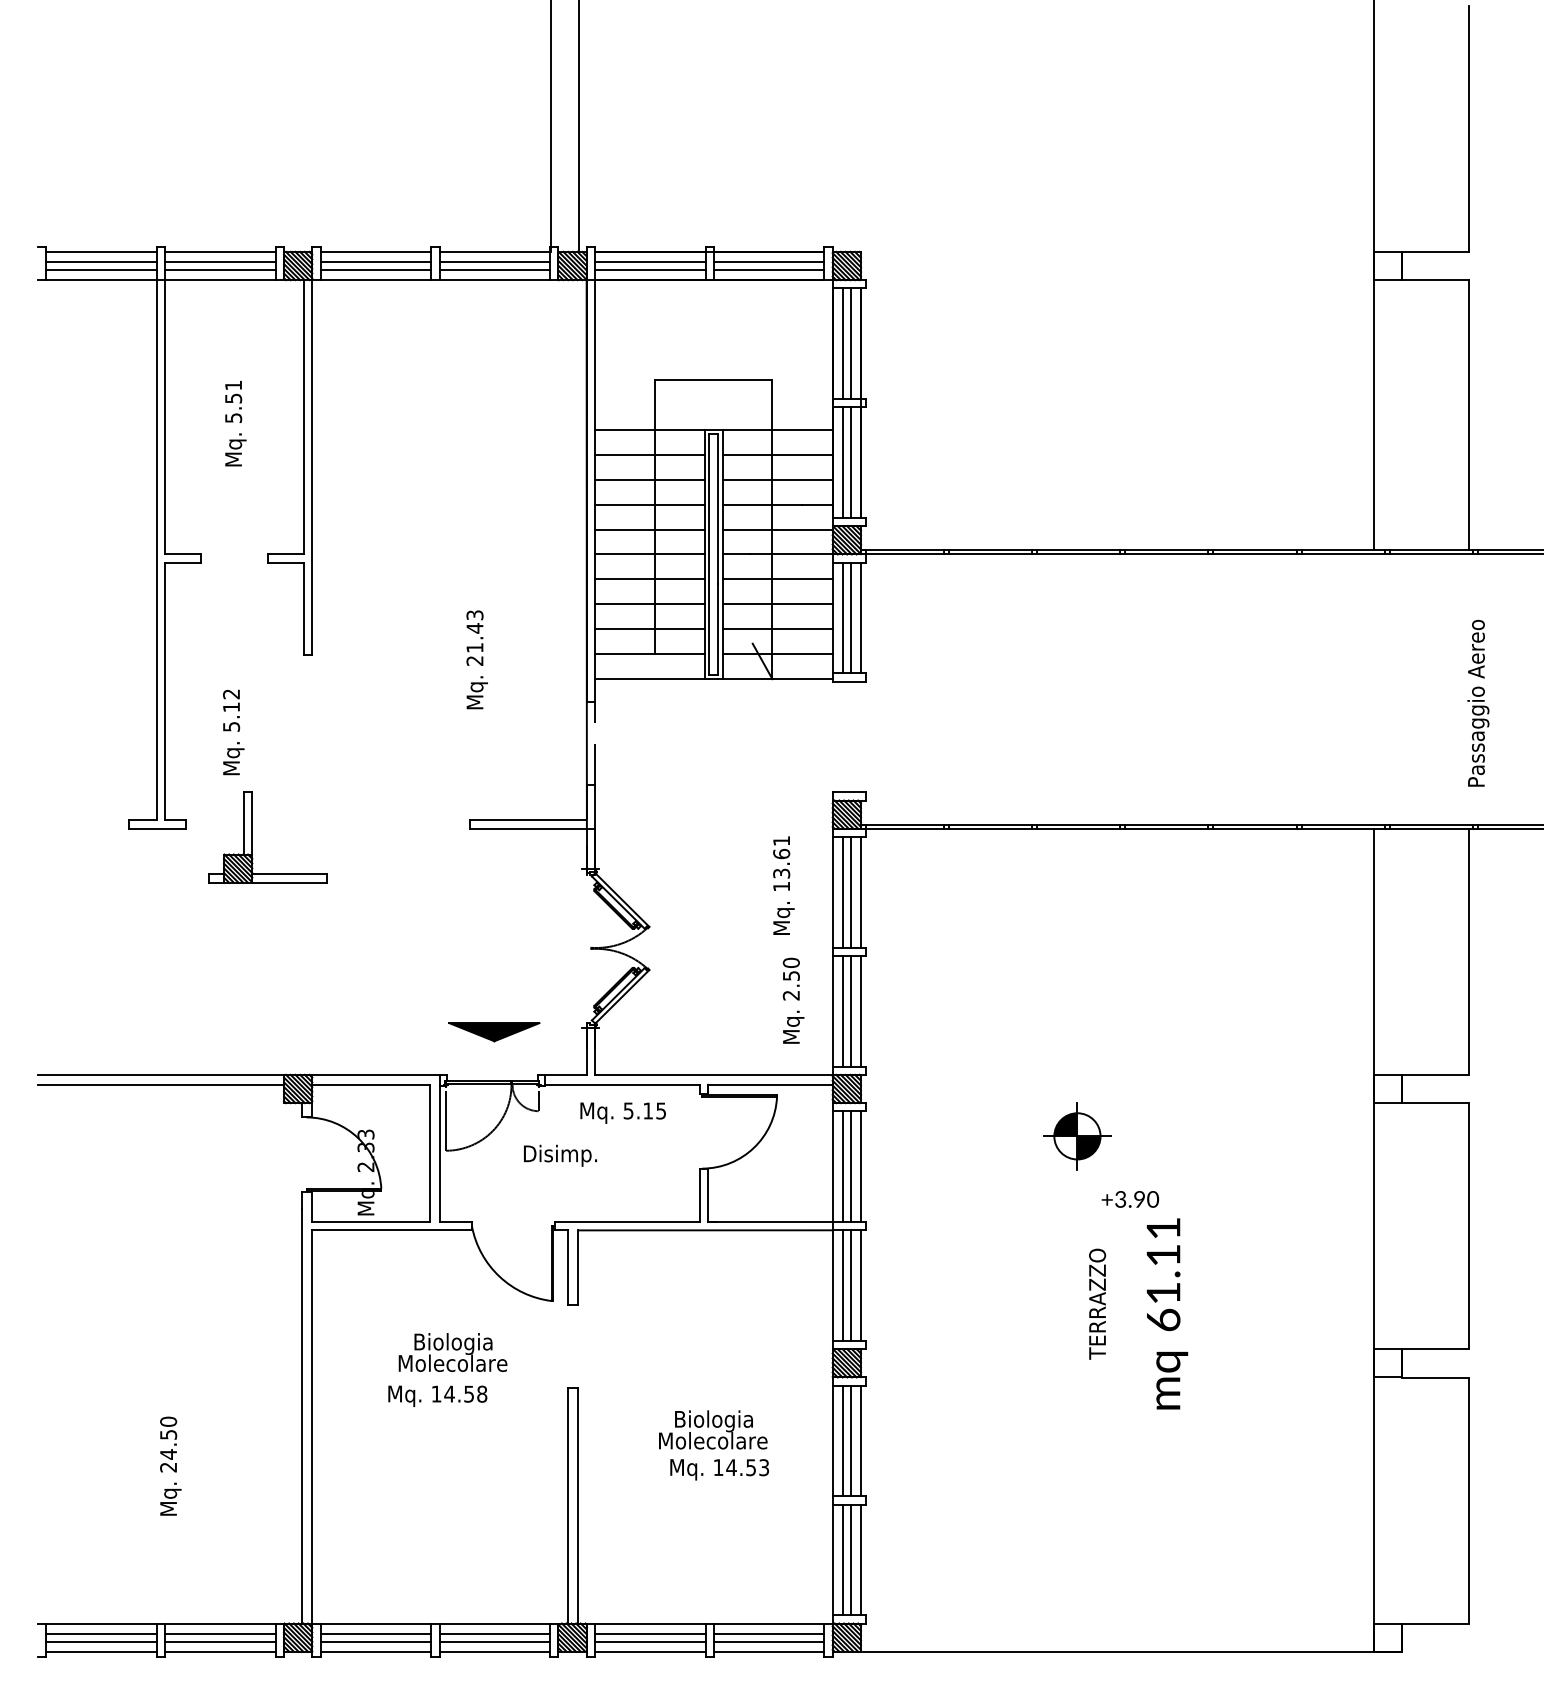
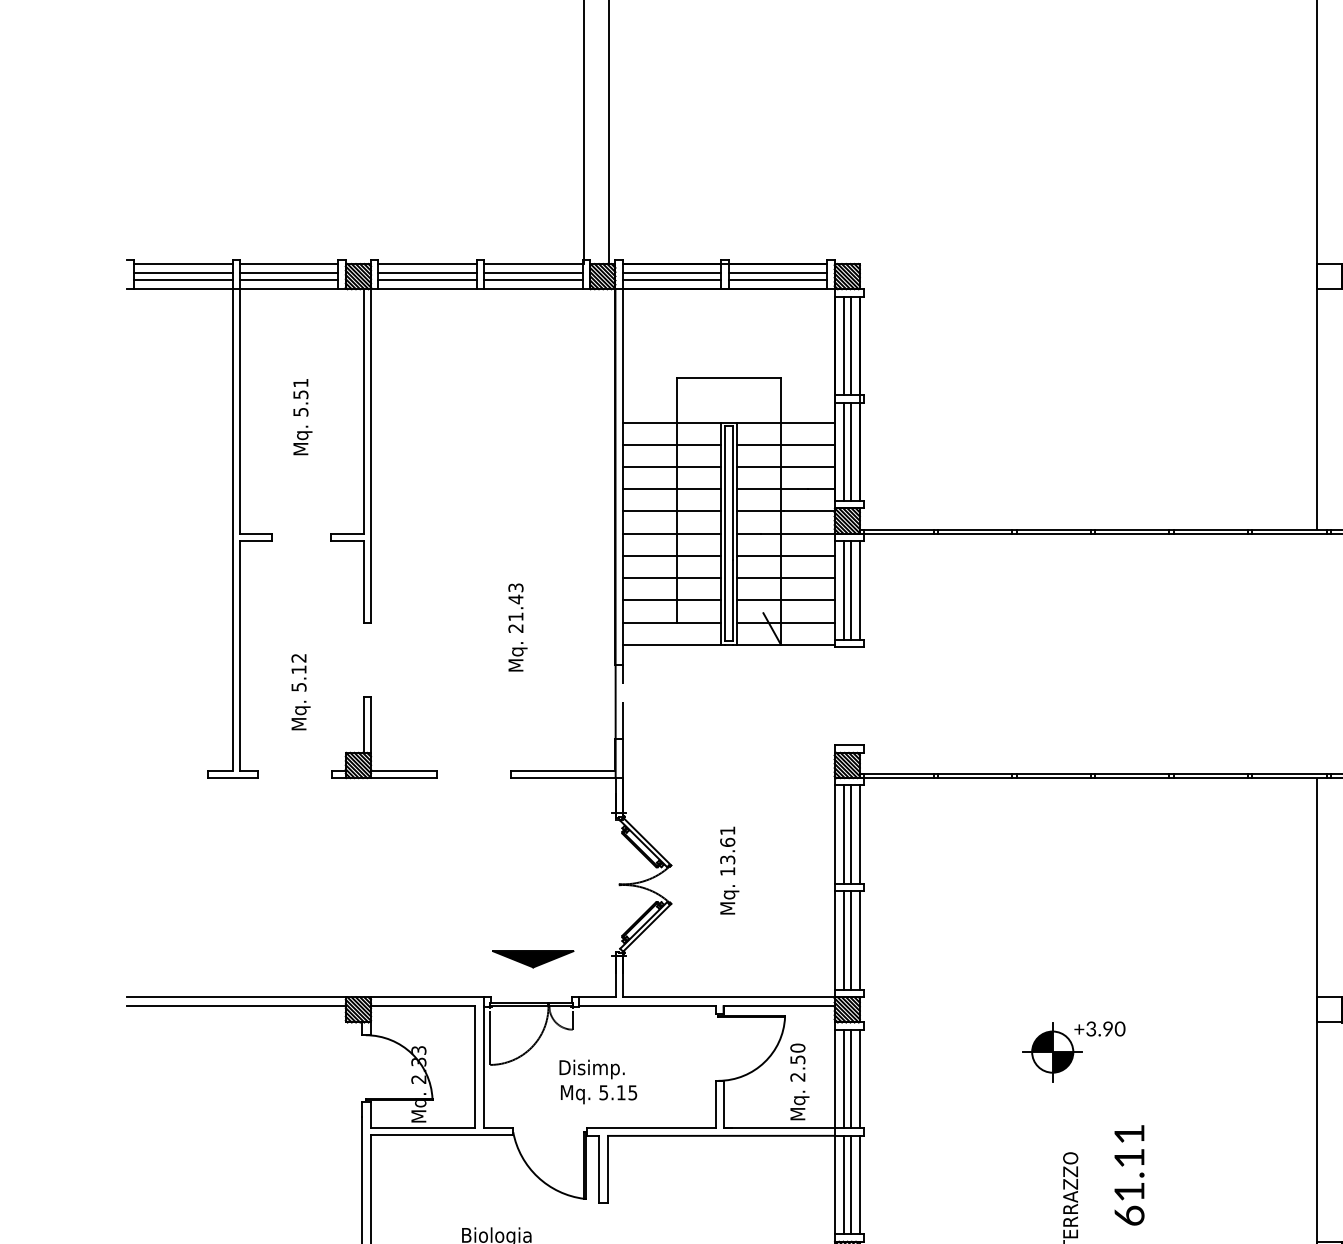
part: (252, 837) -> (371, 737), moved
text: (783, 885) -> (729, 870), moved
text: (793, 1000) -> (799, 1081), moved
text: (622, 1112) -> (598, 1094), moved
text: (1130, 1199) -> (1100, 1029), moved

